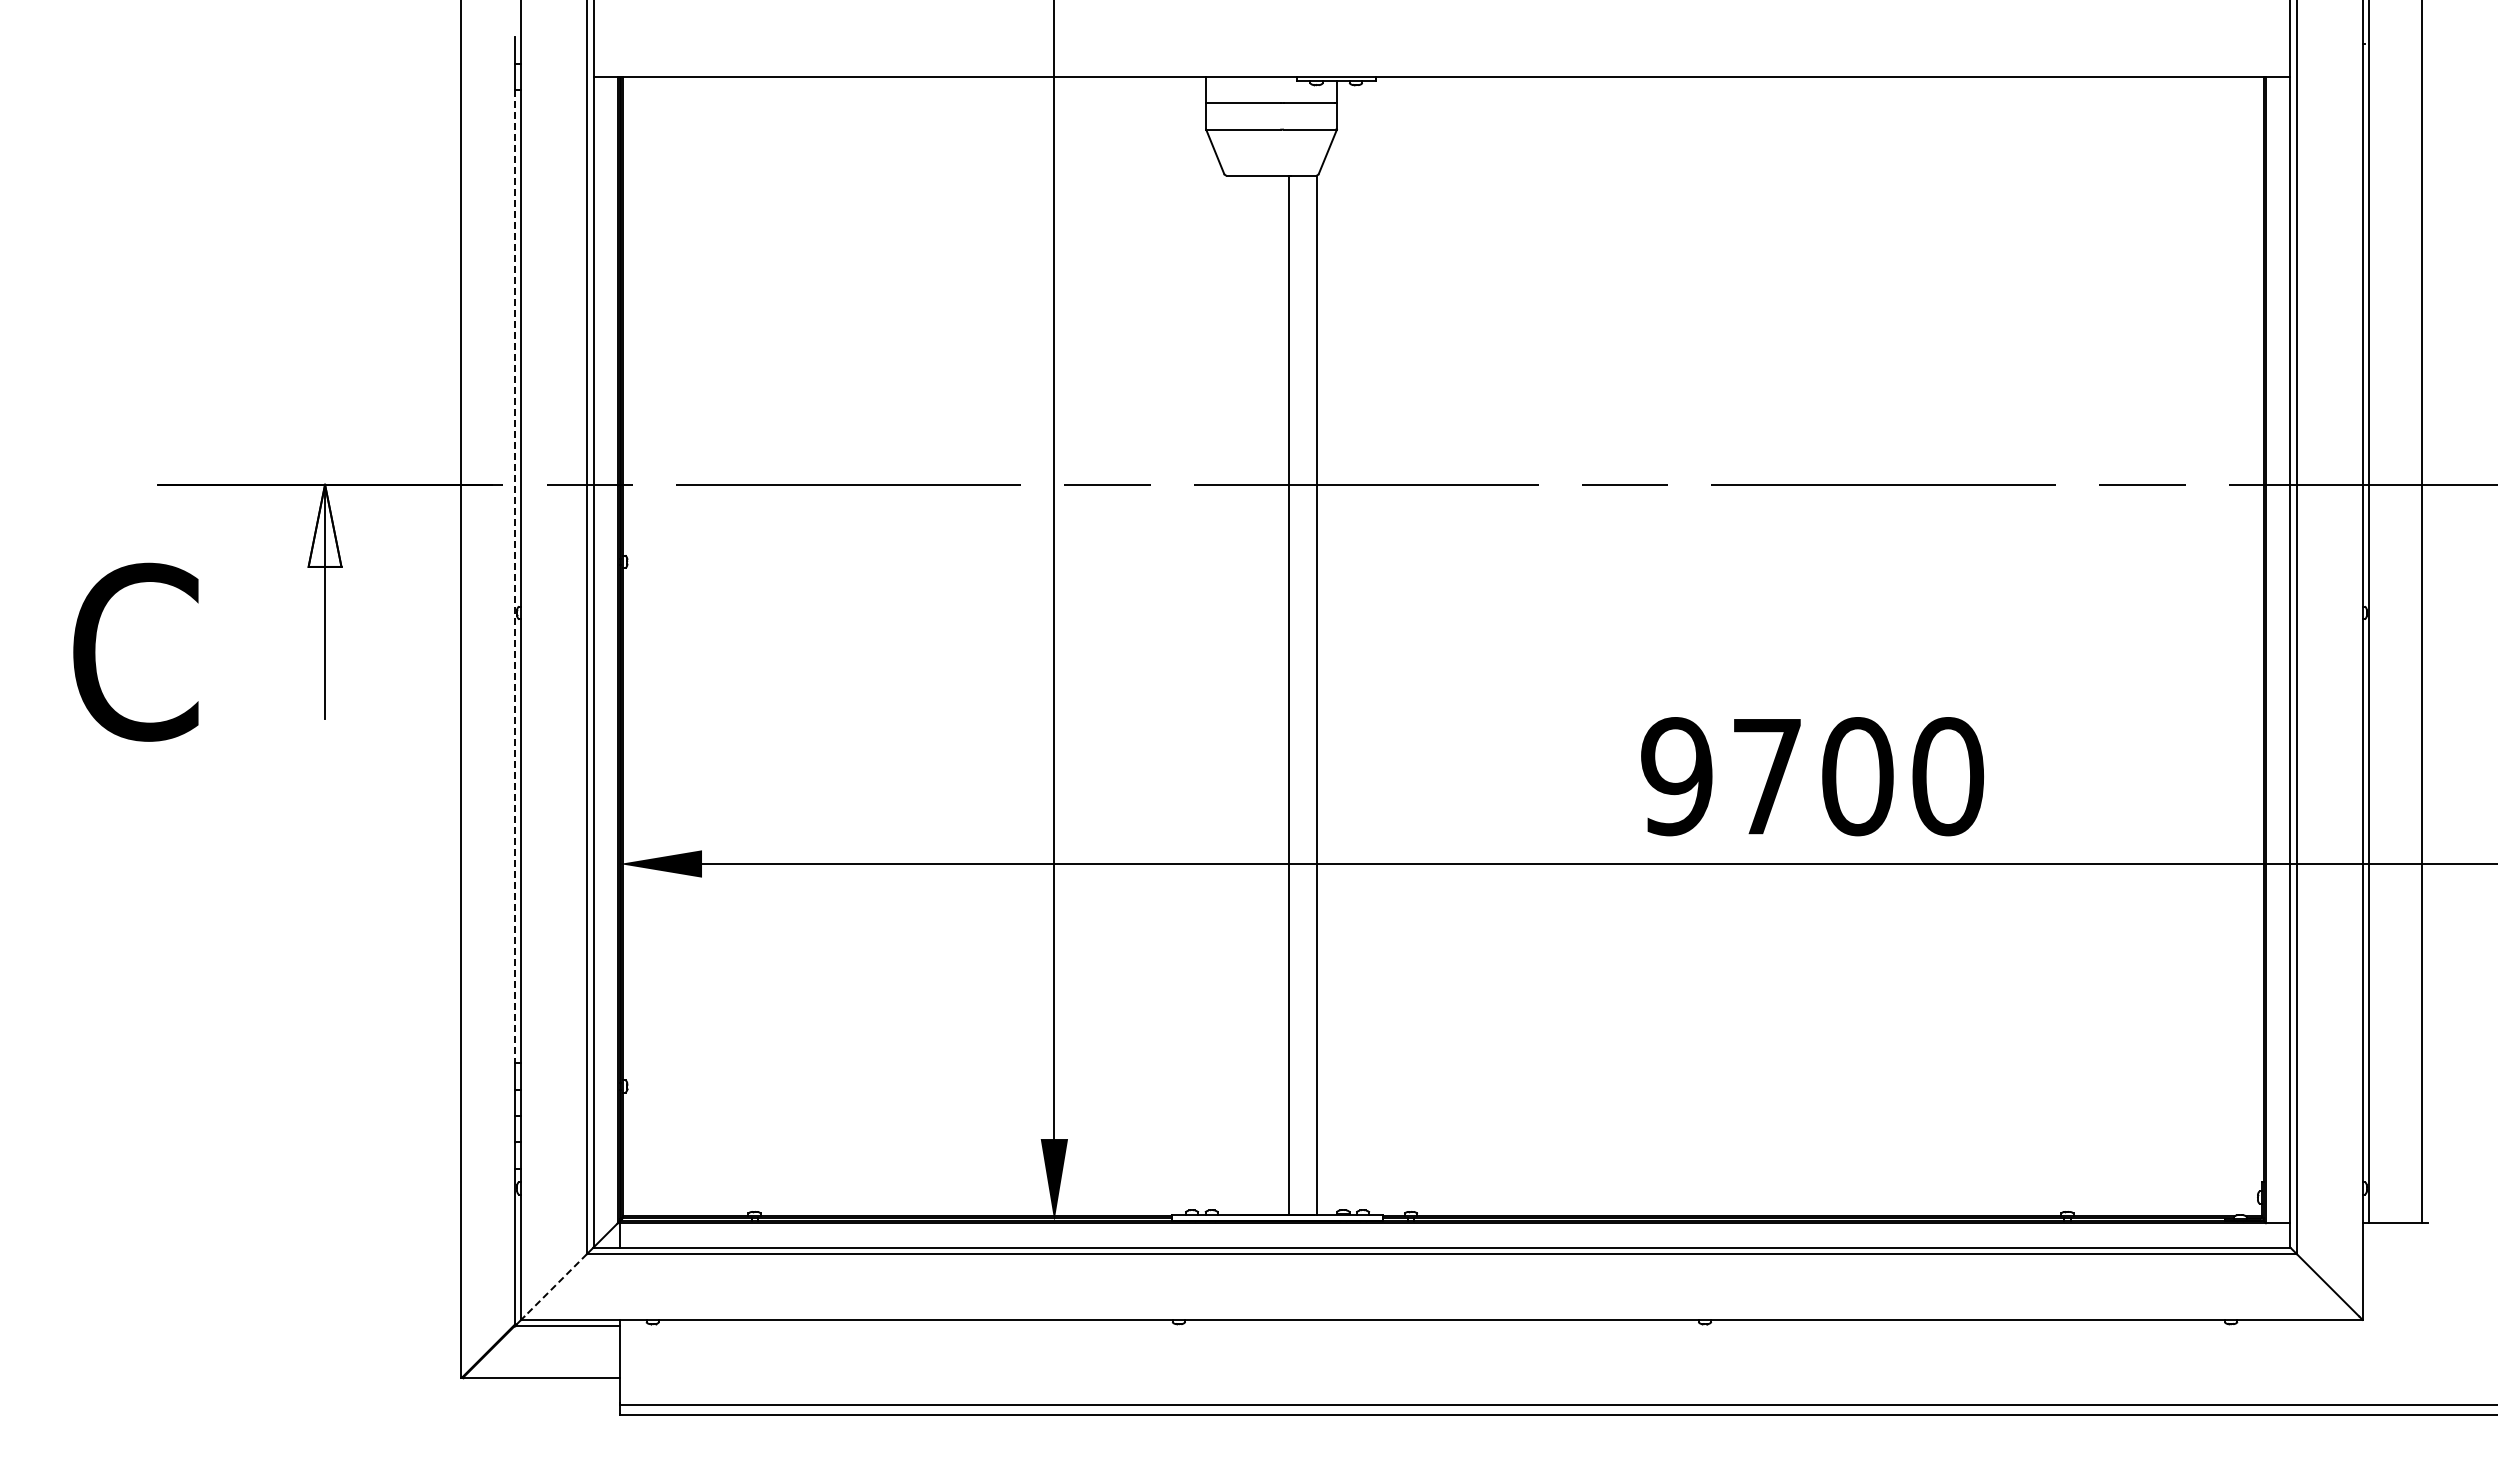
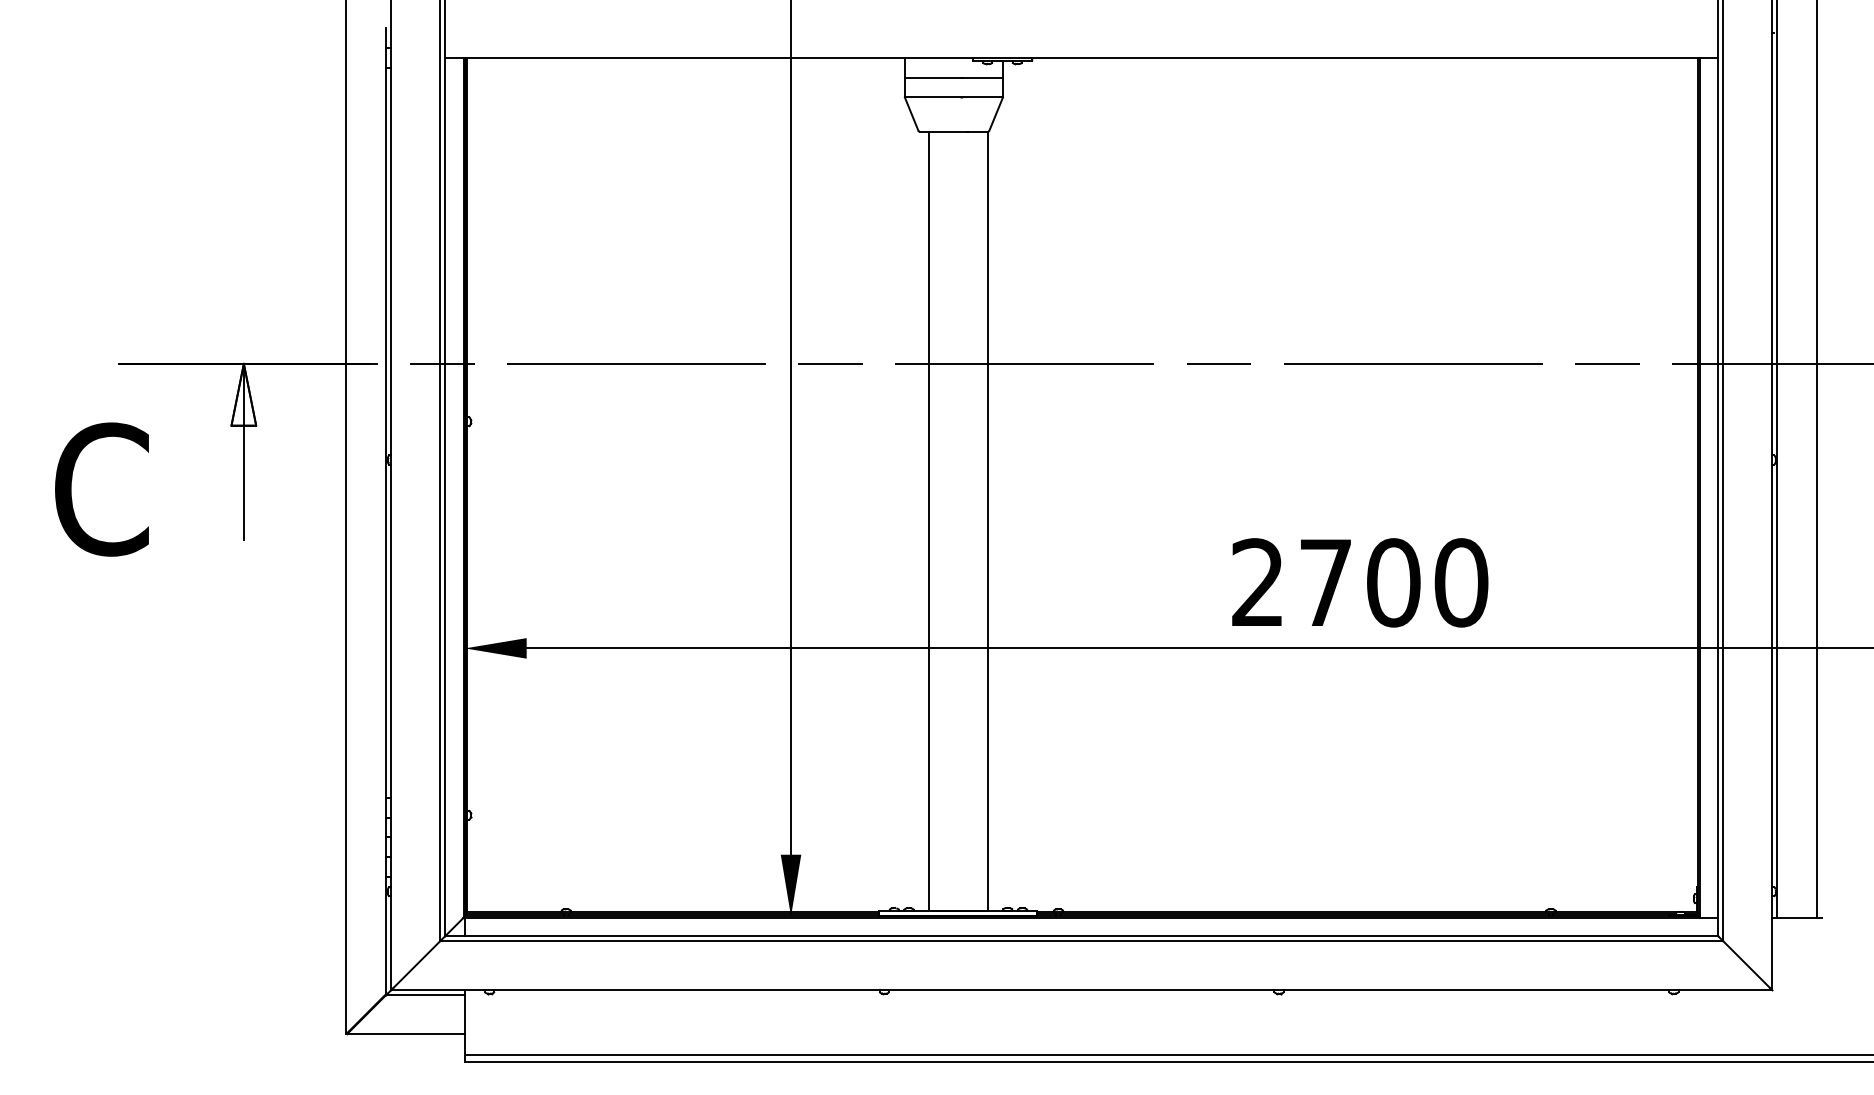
line: (514, 576) -> (385, 432), dashed -> solid
line: (1289, 694) -> (929, 521), moved
text: (1676, 776) -> (1257, 582), 9700 -> 2700
line: (555, 1285) -> (416, 964), dashed -> solid

